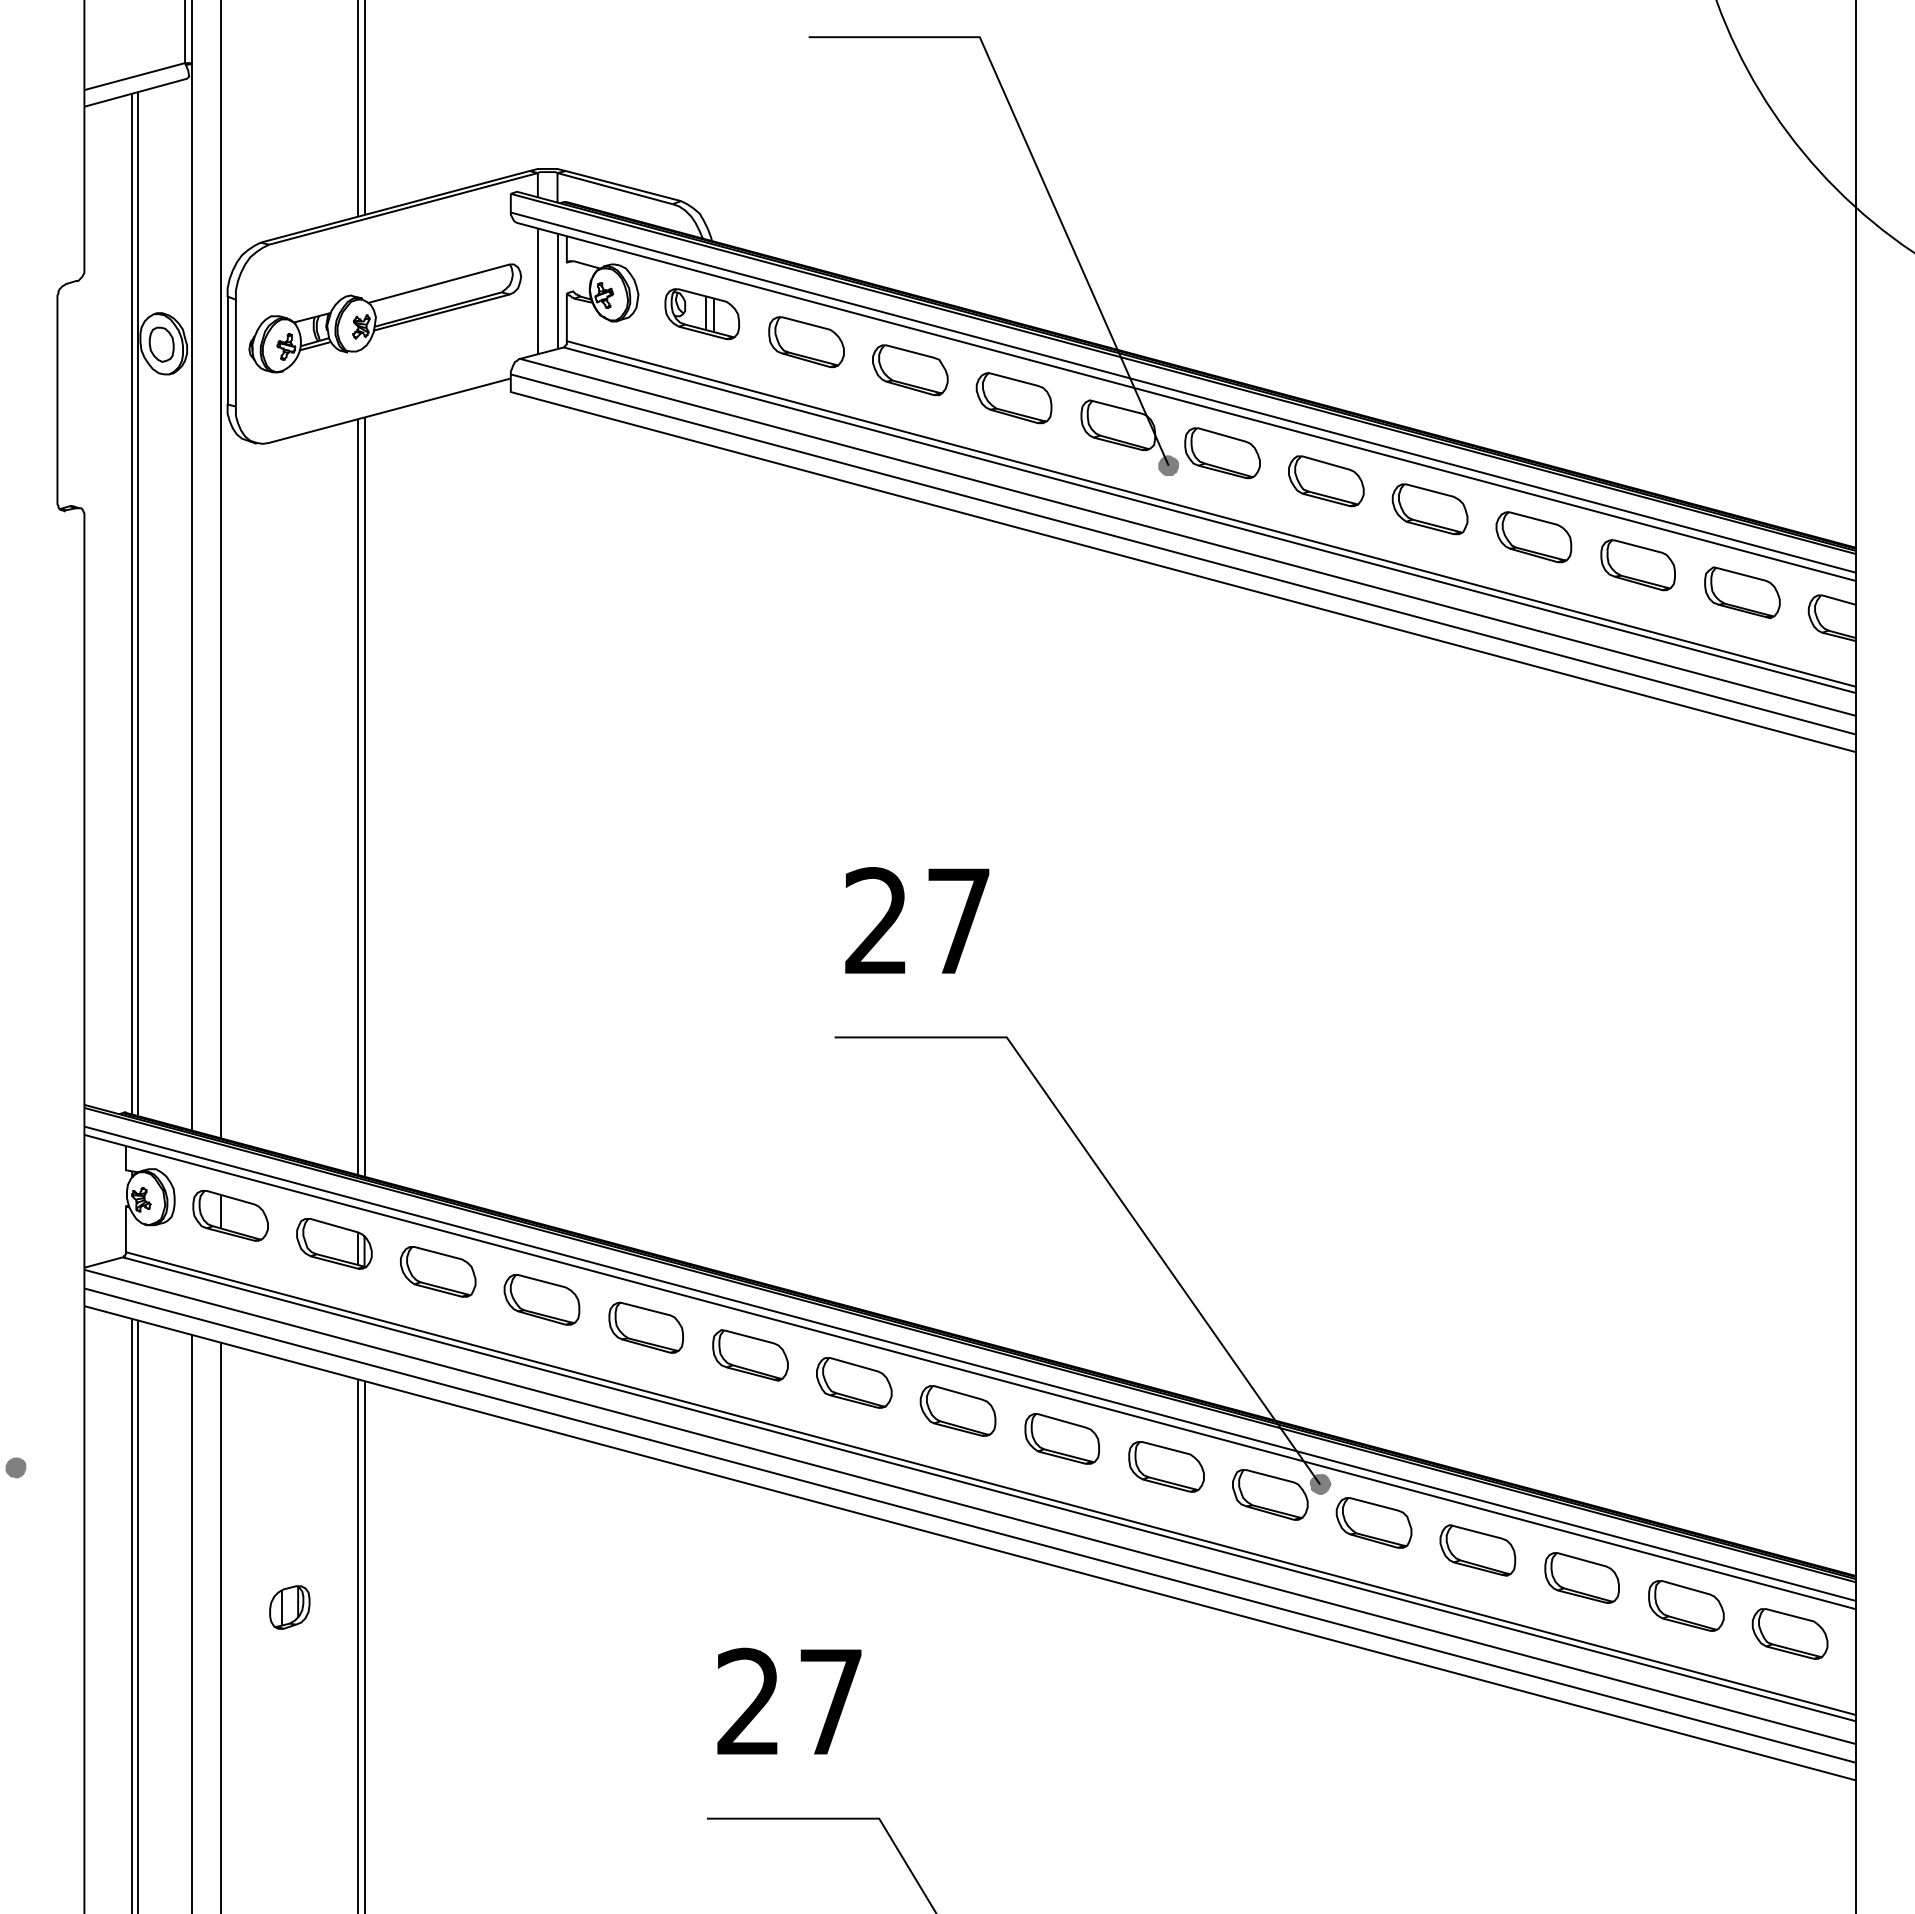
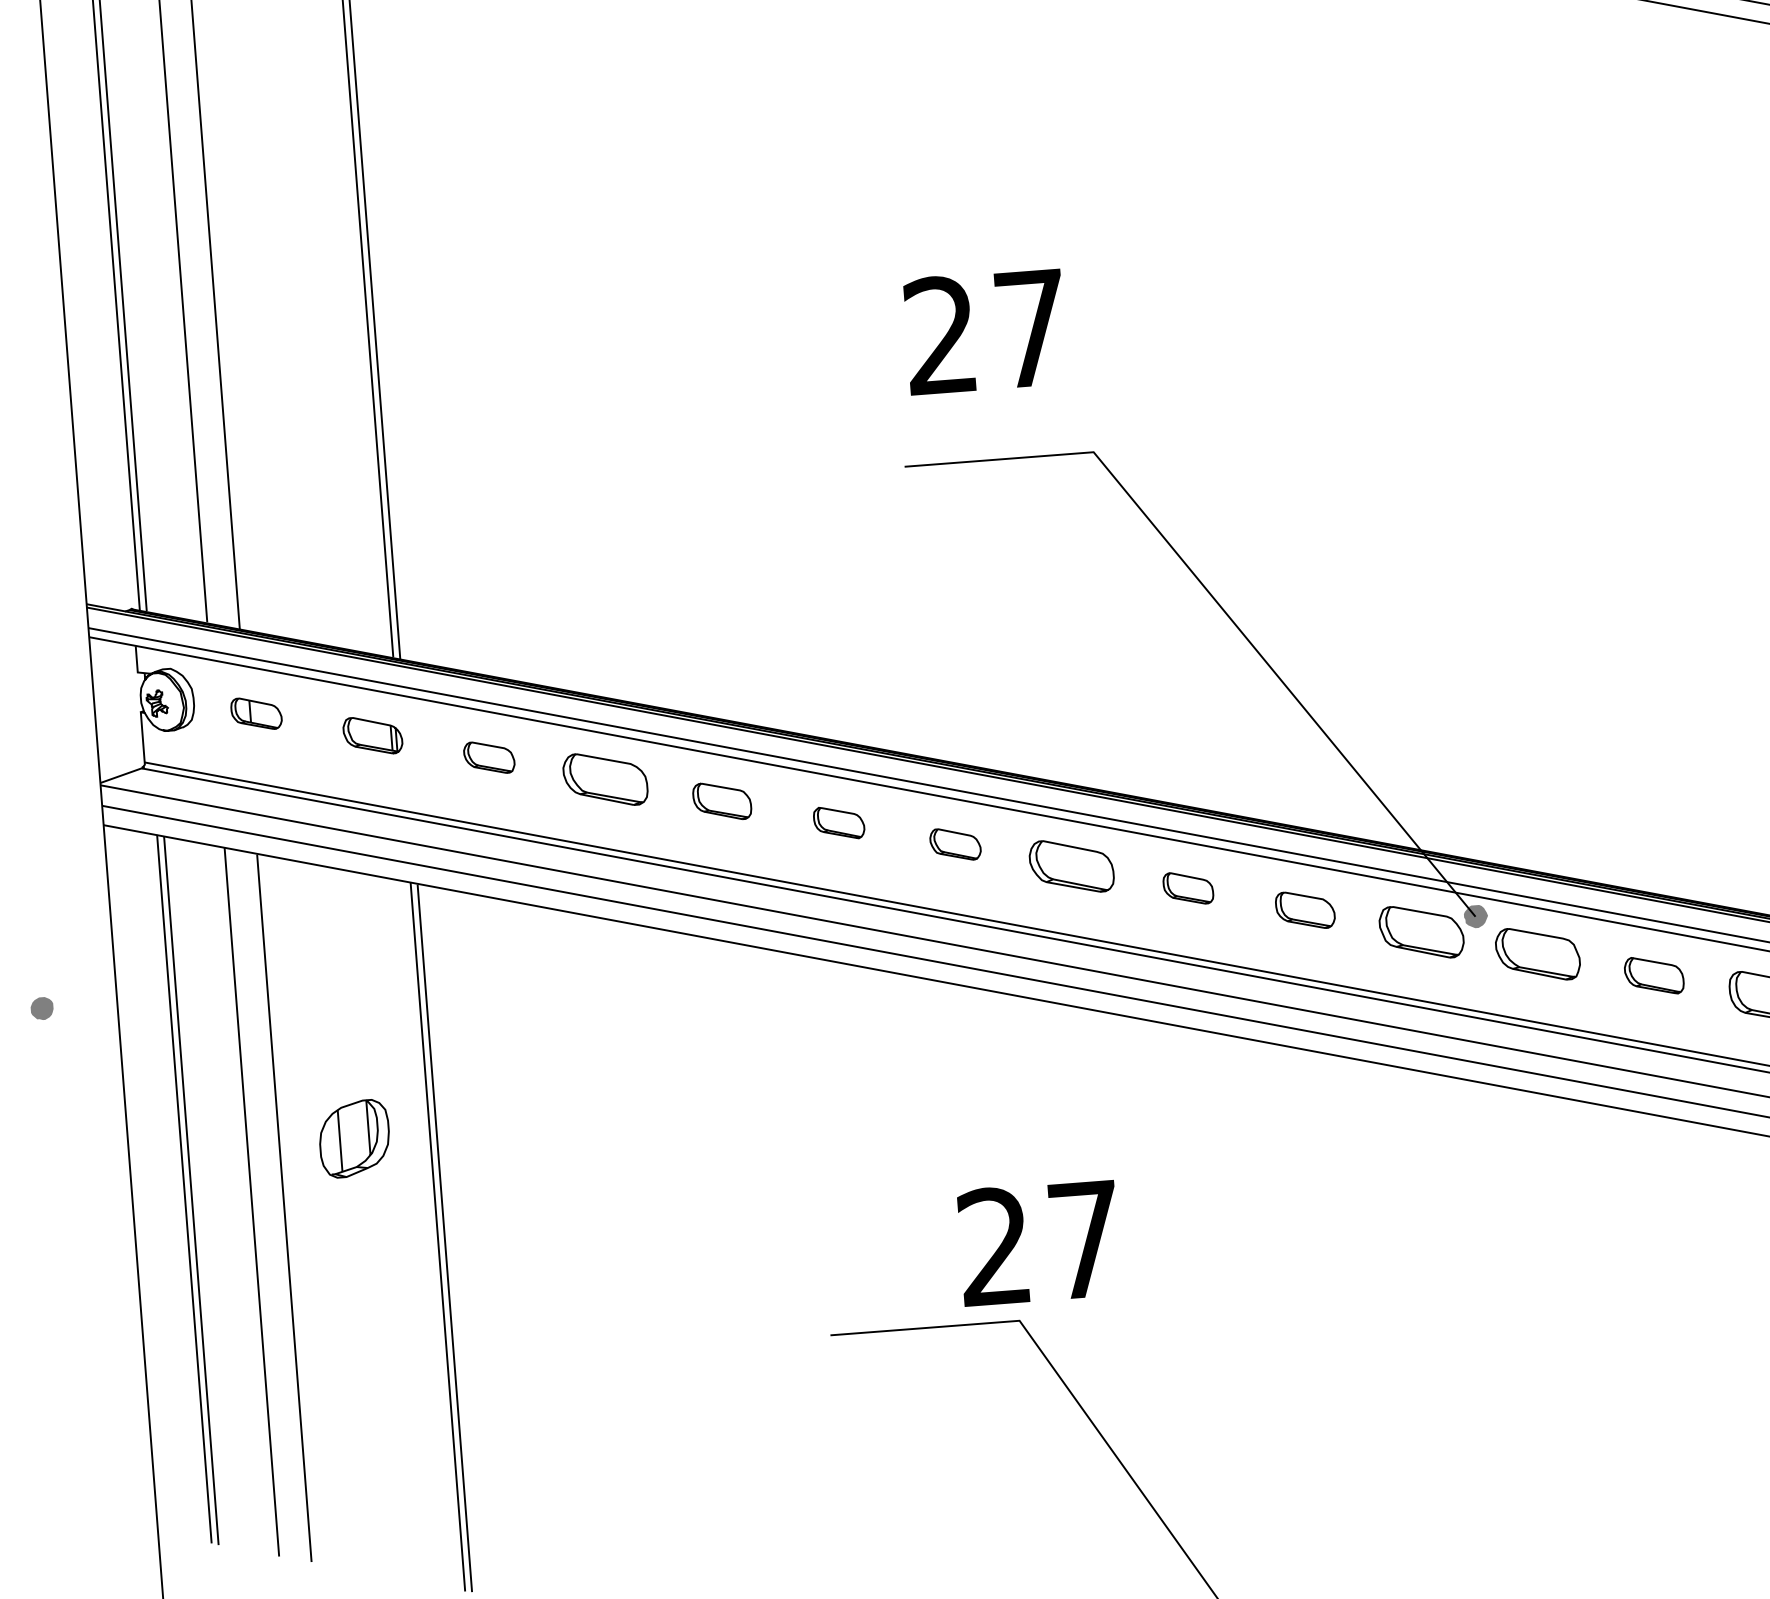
part: (230, 1215) -> (256, 713), size x0.6
part: (334, 1243) -> (372, 735), size x0.7
part: (438, 1271) -> (489, 757), size x0.6
part: (645, 1327) -> (721, 801), size x0.7
part: (750, 1355) -> (839, 823), size x0.6
part: (854, 1382) -> (955, 843), size x0.6
part: (1061, 1438) -> (1187, 887), size x0.6
part: (1166, 1466) -> (1305, 909), size x0.7
part: (1477, 1550) -> (1653, 975), size x0.7
part: (289, 1607) -> (354, 1138), size x1.6
text: (789, 1700) -> (1039, 1241), moved

